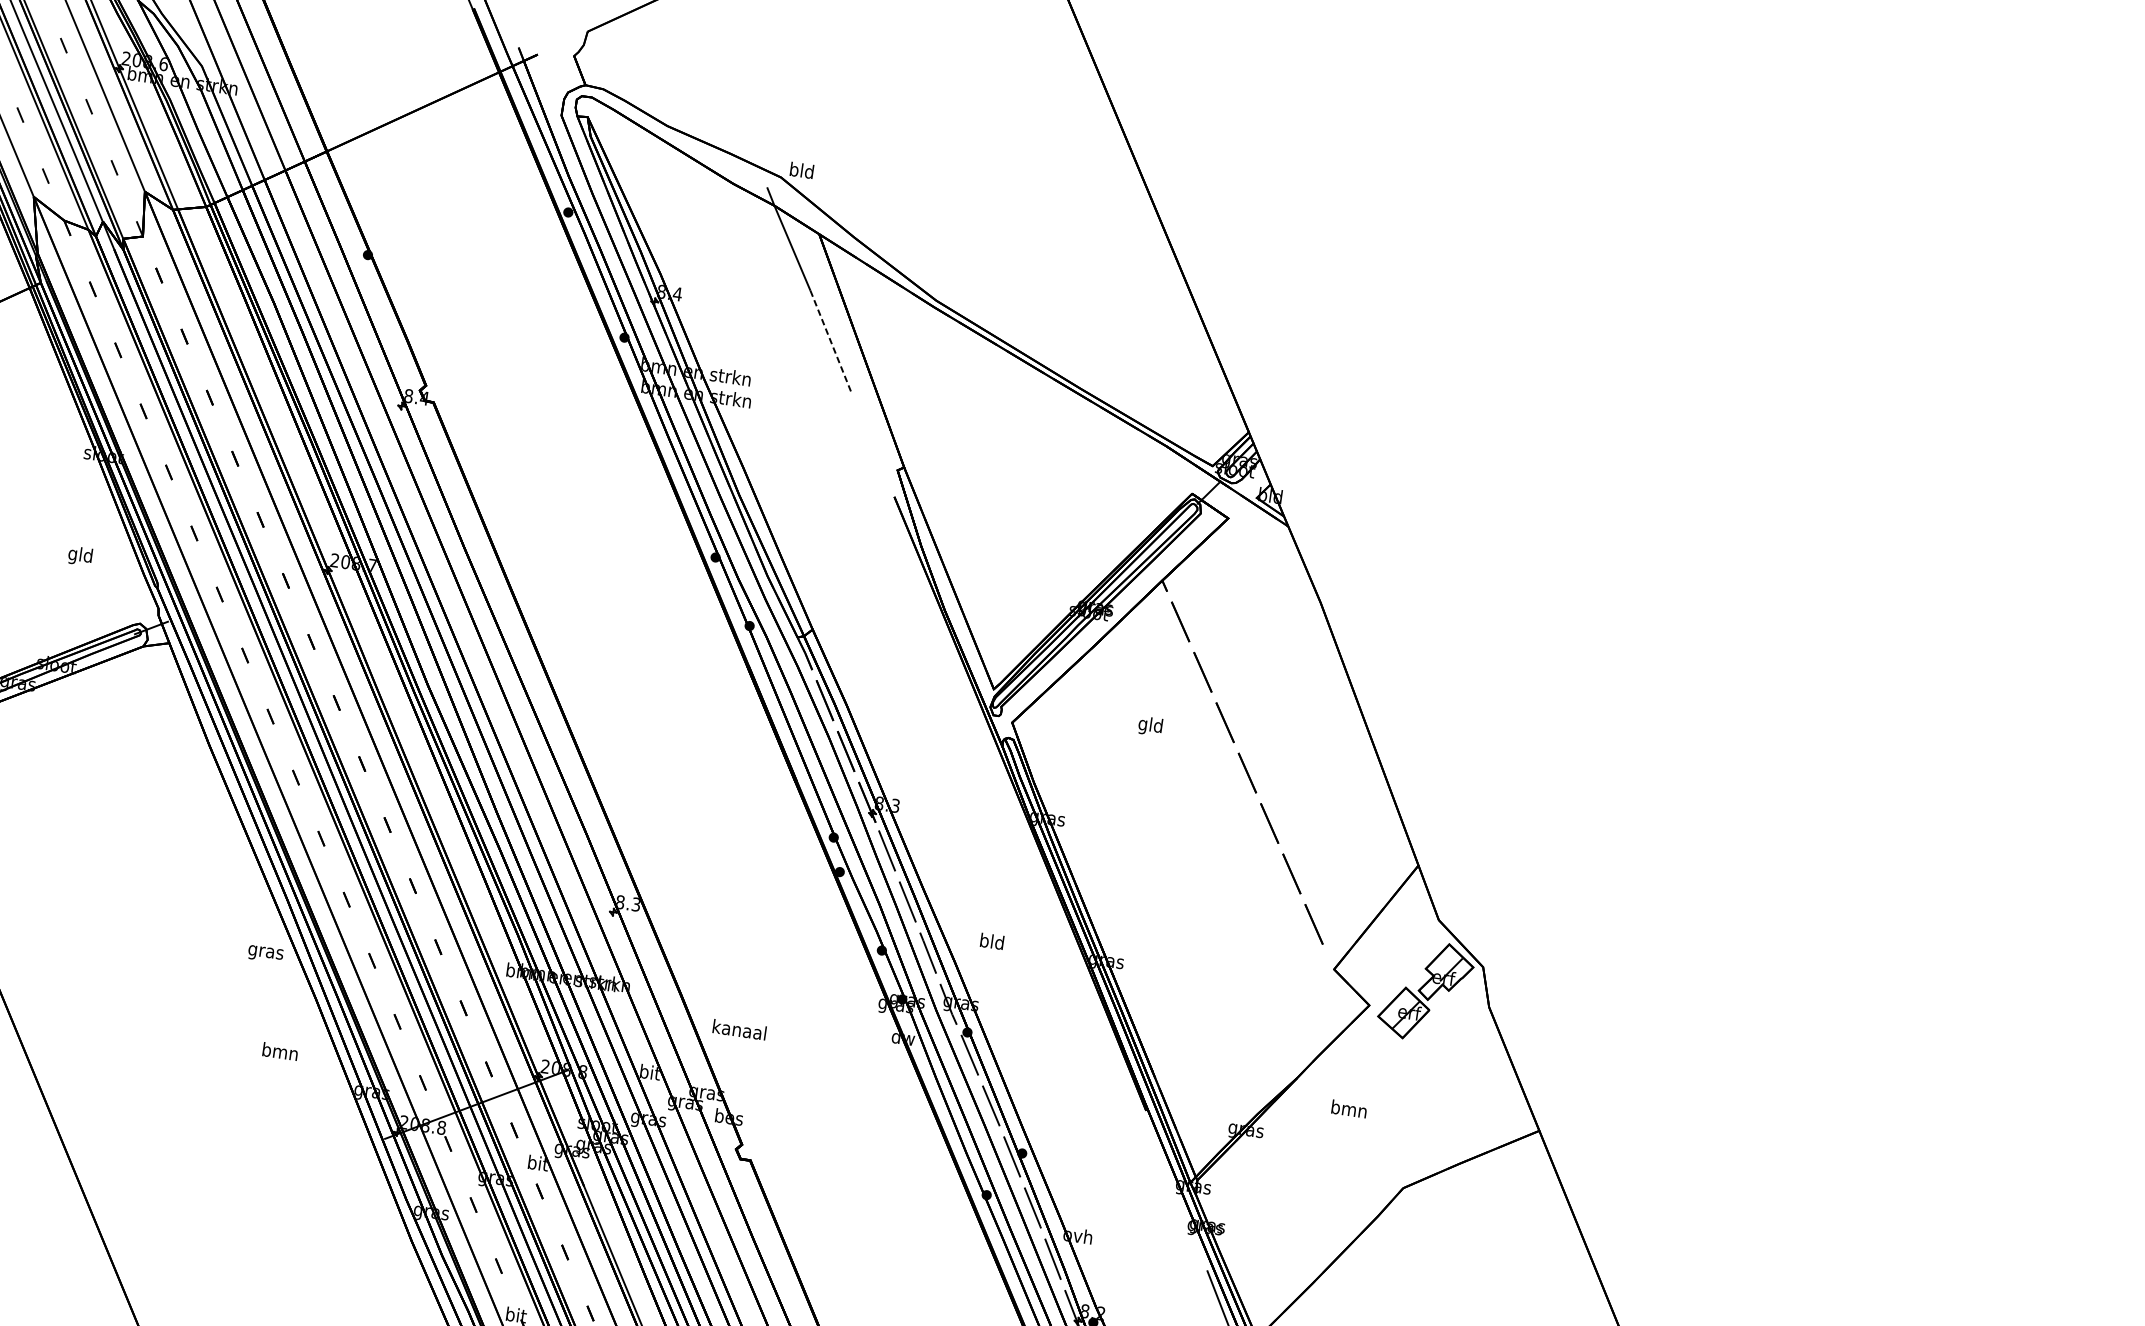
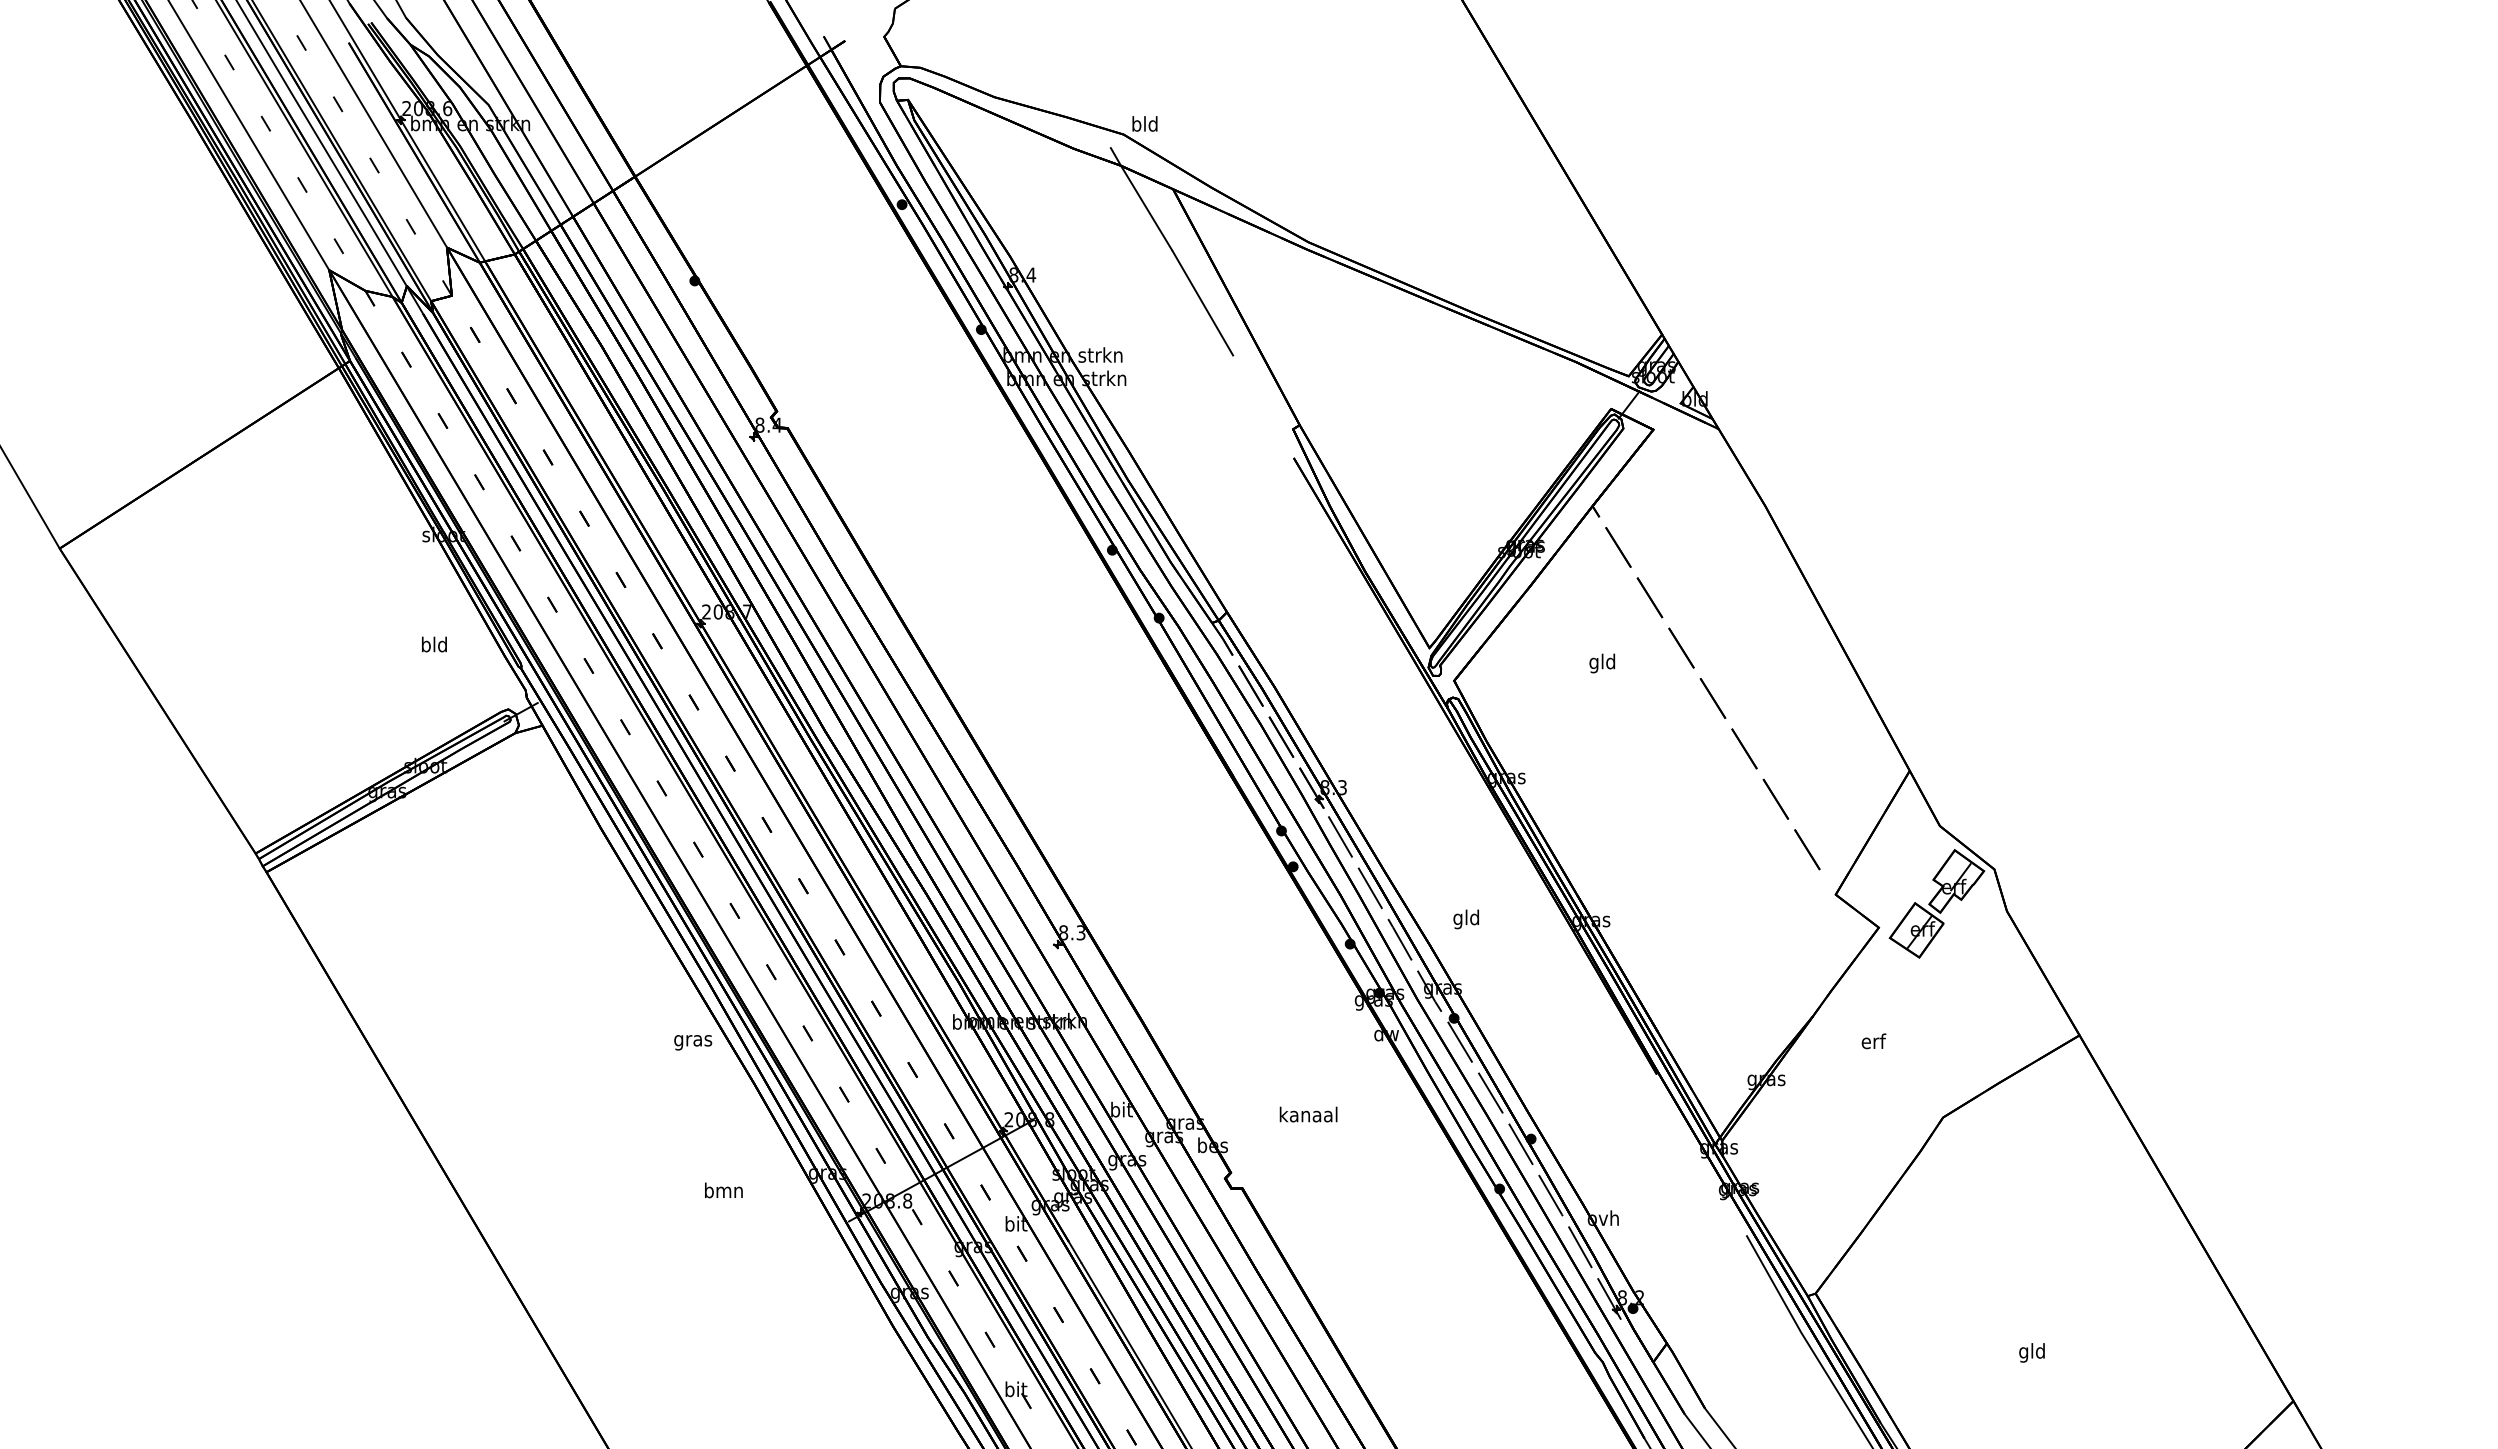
line: (831, 343) -> (1203, 303), dashed -> solid
text: (72, 555) -> (425, 646), gld -> bld
text: (983, 942) -> (1457, 919), bld -> gld
text: (739, 1029) -> (1308, 1114), moved
text: (280, 1051) -> (723, 1190), moved
text: (1349, 1109) -> (1873, 1041), bmn -> erf

